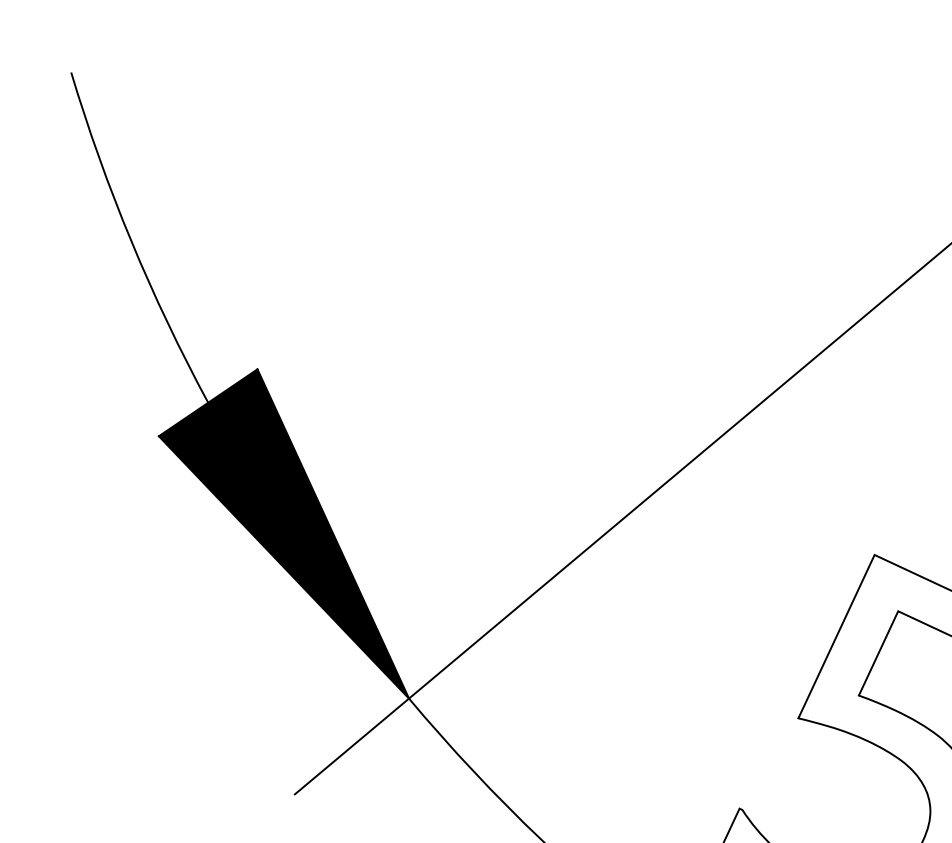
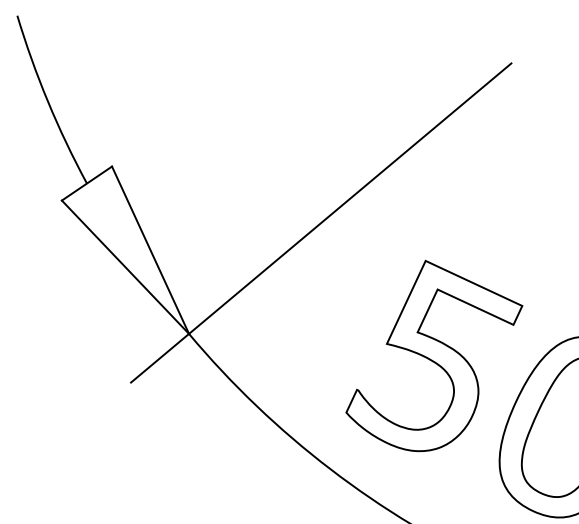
fill: (284, 532) -> (125, 249), removed

